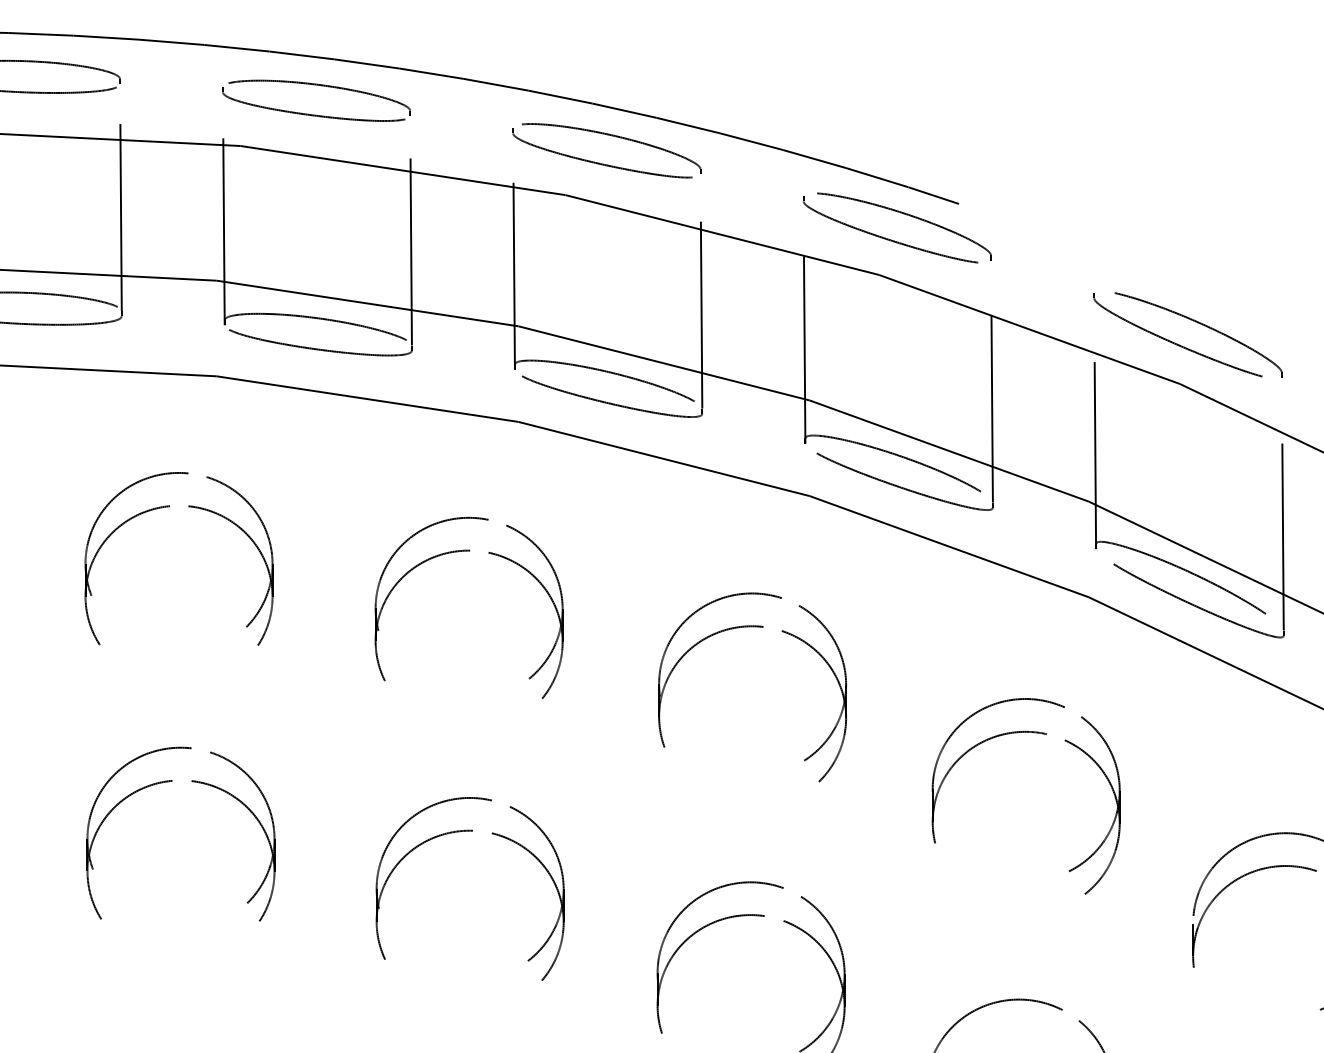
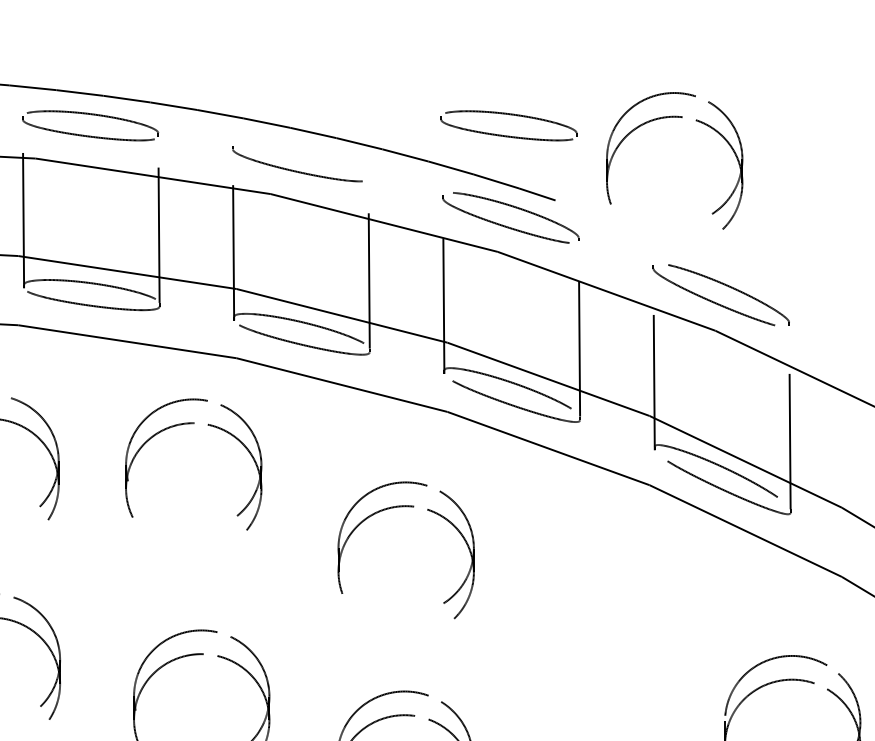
part: (1123, 89) -> (674, 117), added
part: (894, 114) -> (508, 135), added
part: (611, 136) -> (304, 151), removed
part: (458, 552) -> (186, 424), moved
part: (1017, 733) -> (597, 583), removed

